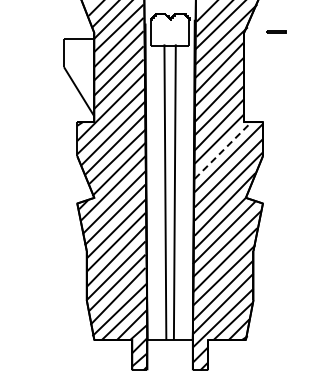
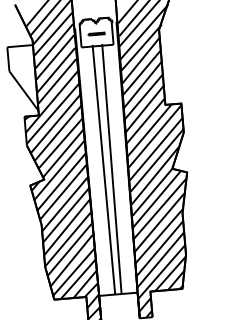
line: (276, 31) -> (96, 33), moved
line: (223, 150) -> (150, 130), dashed -> solid

